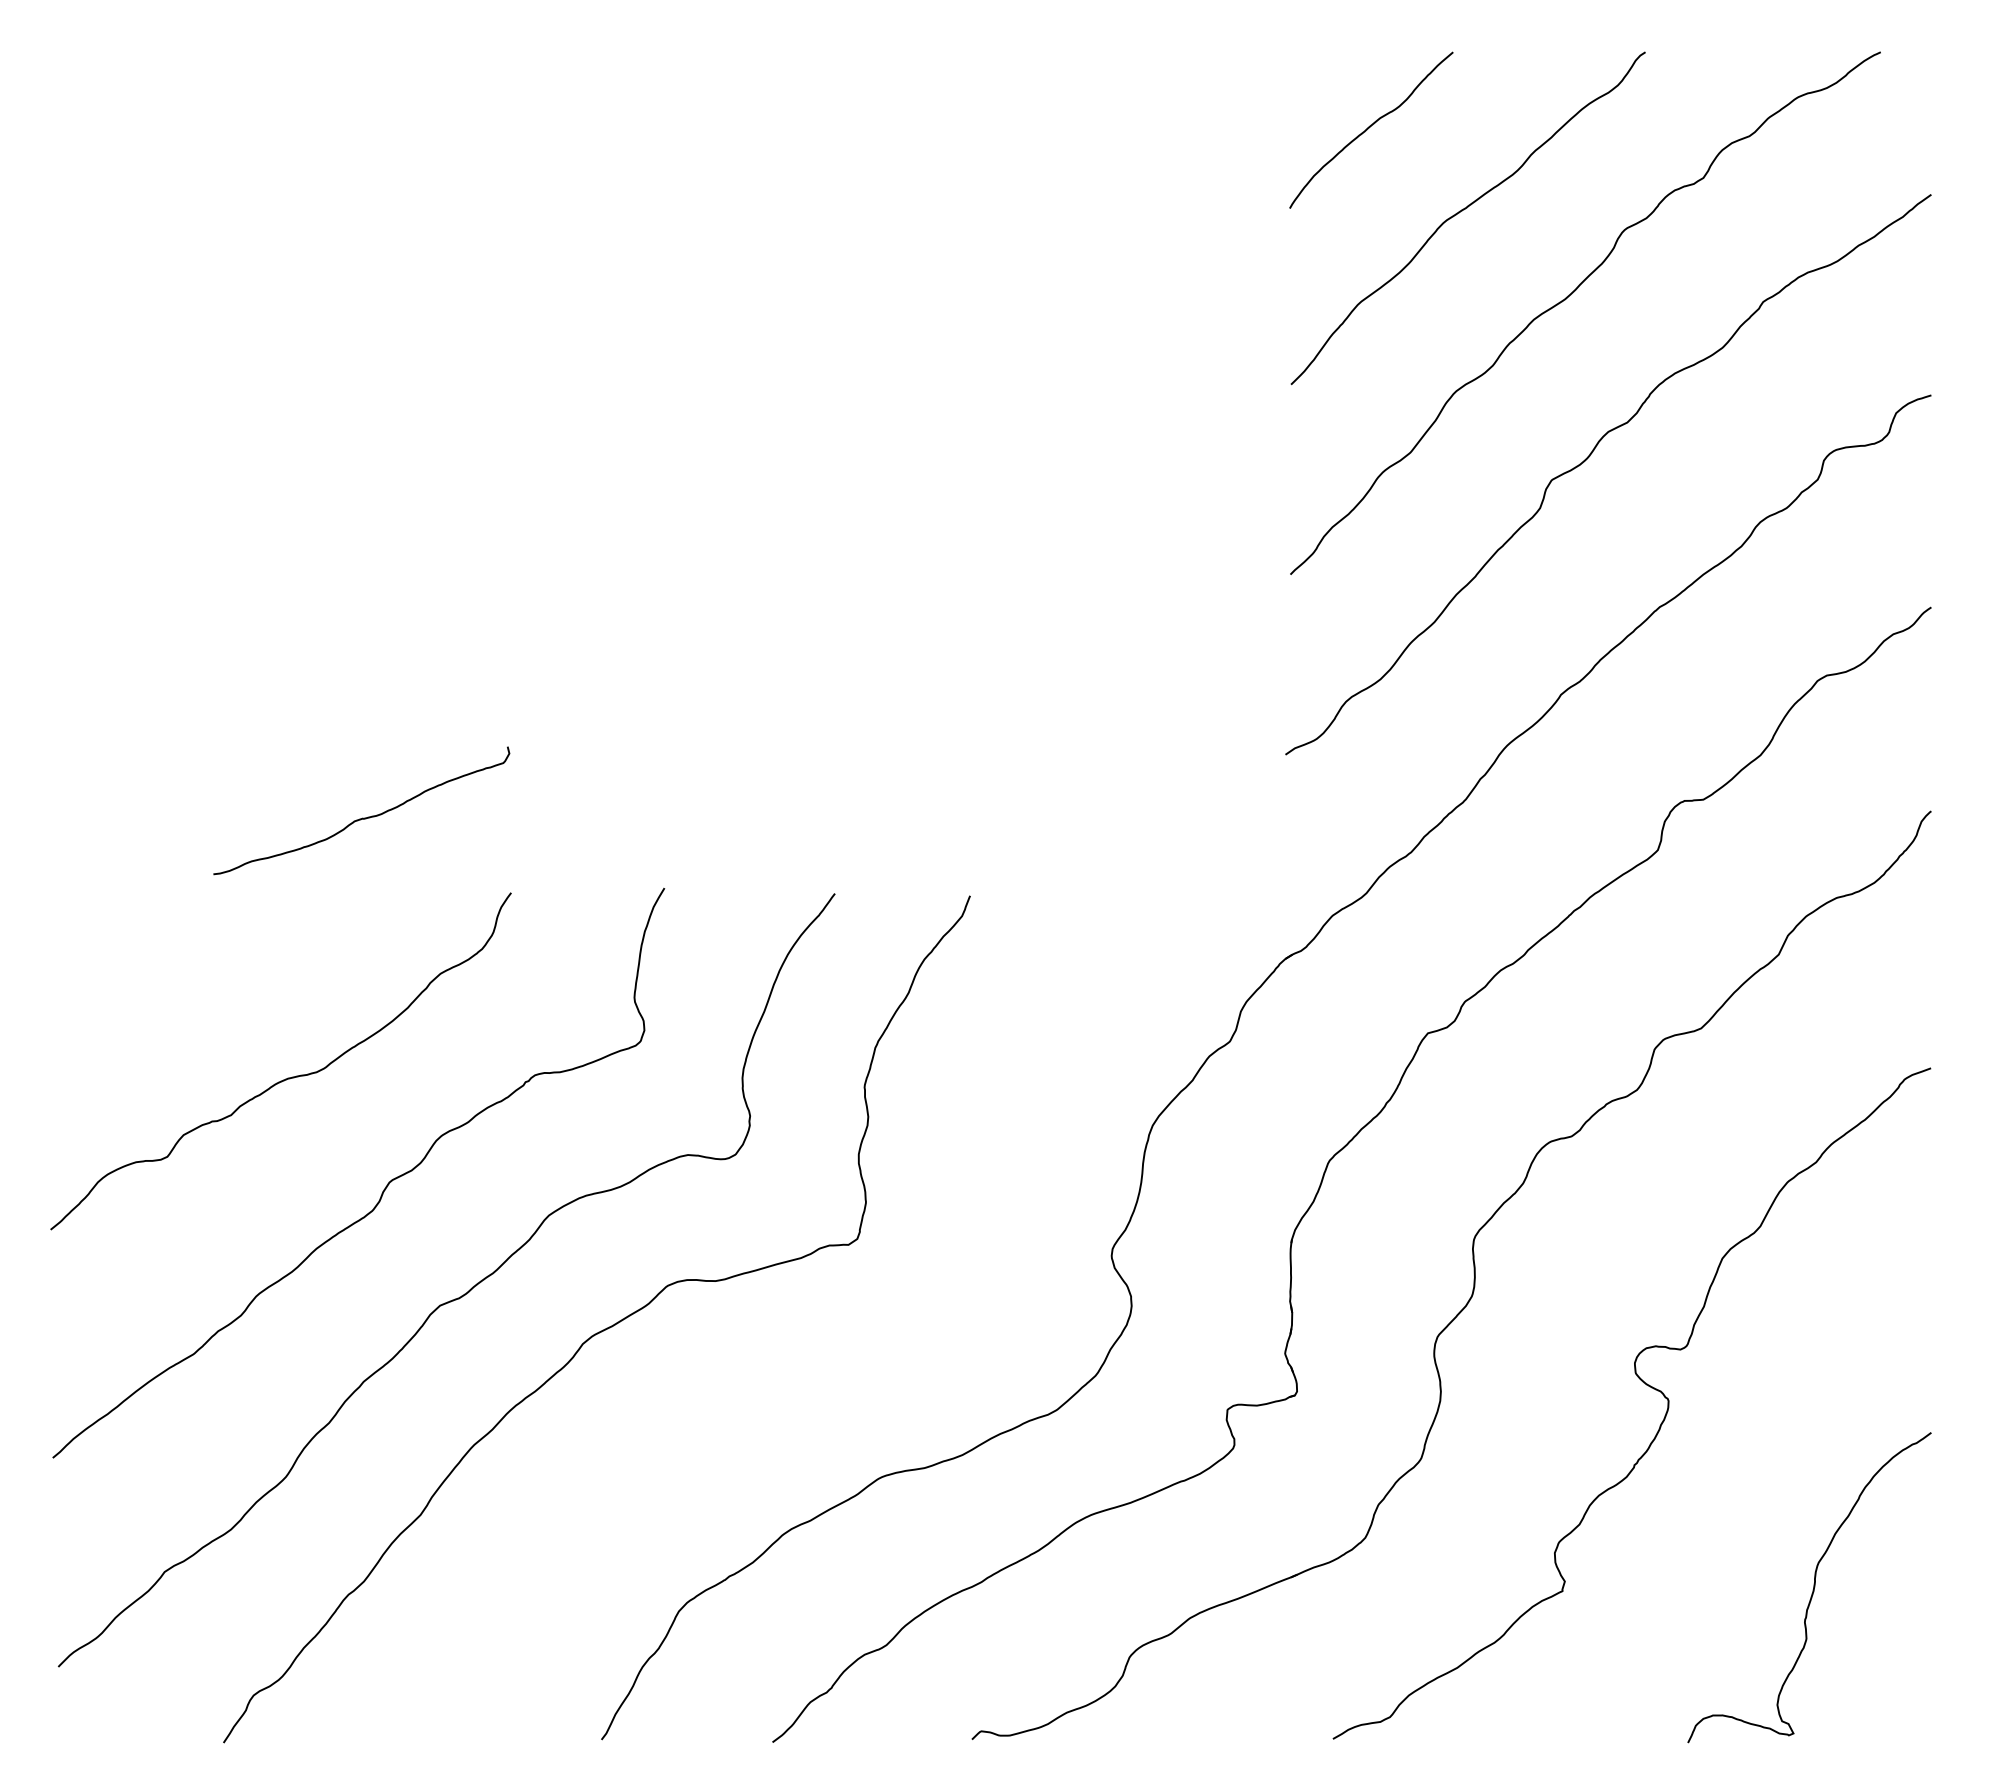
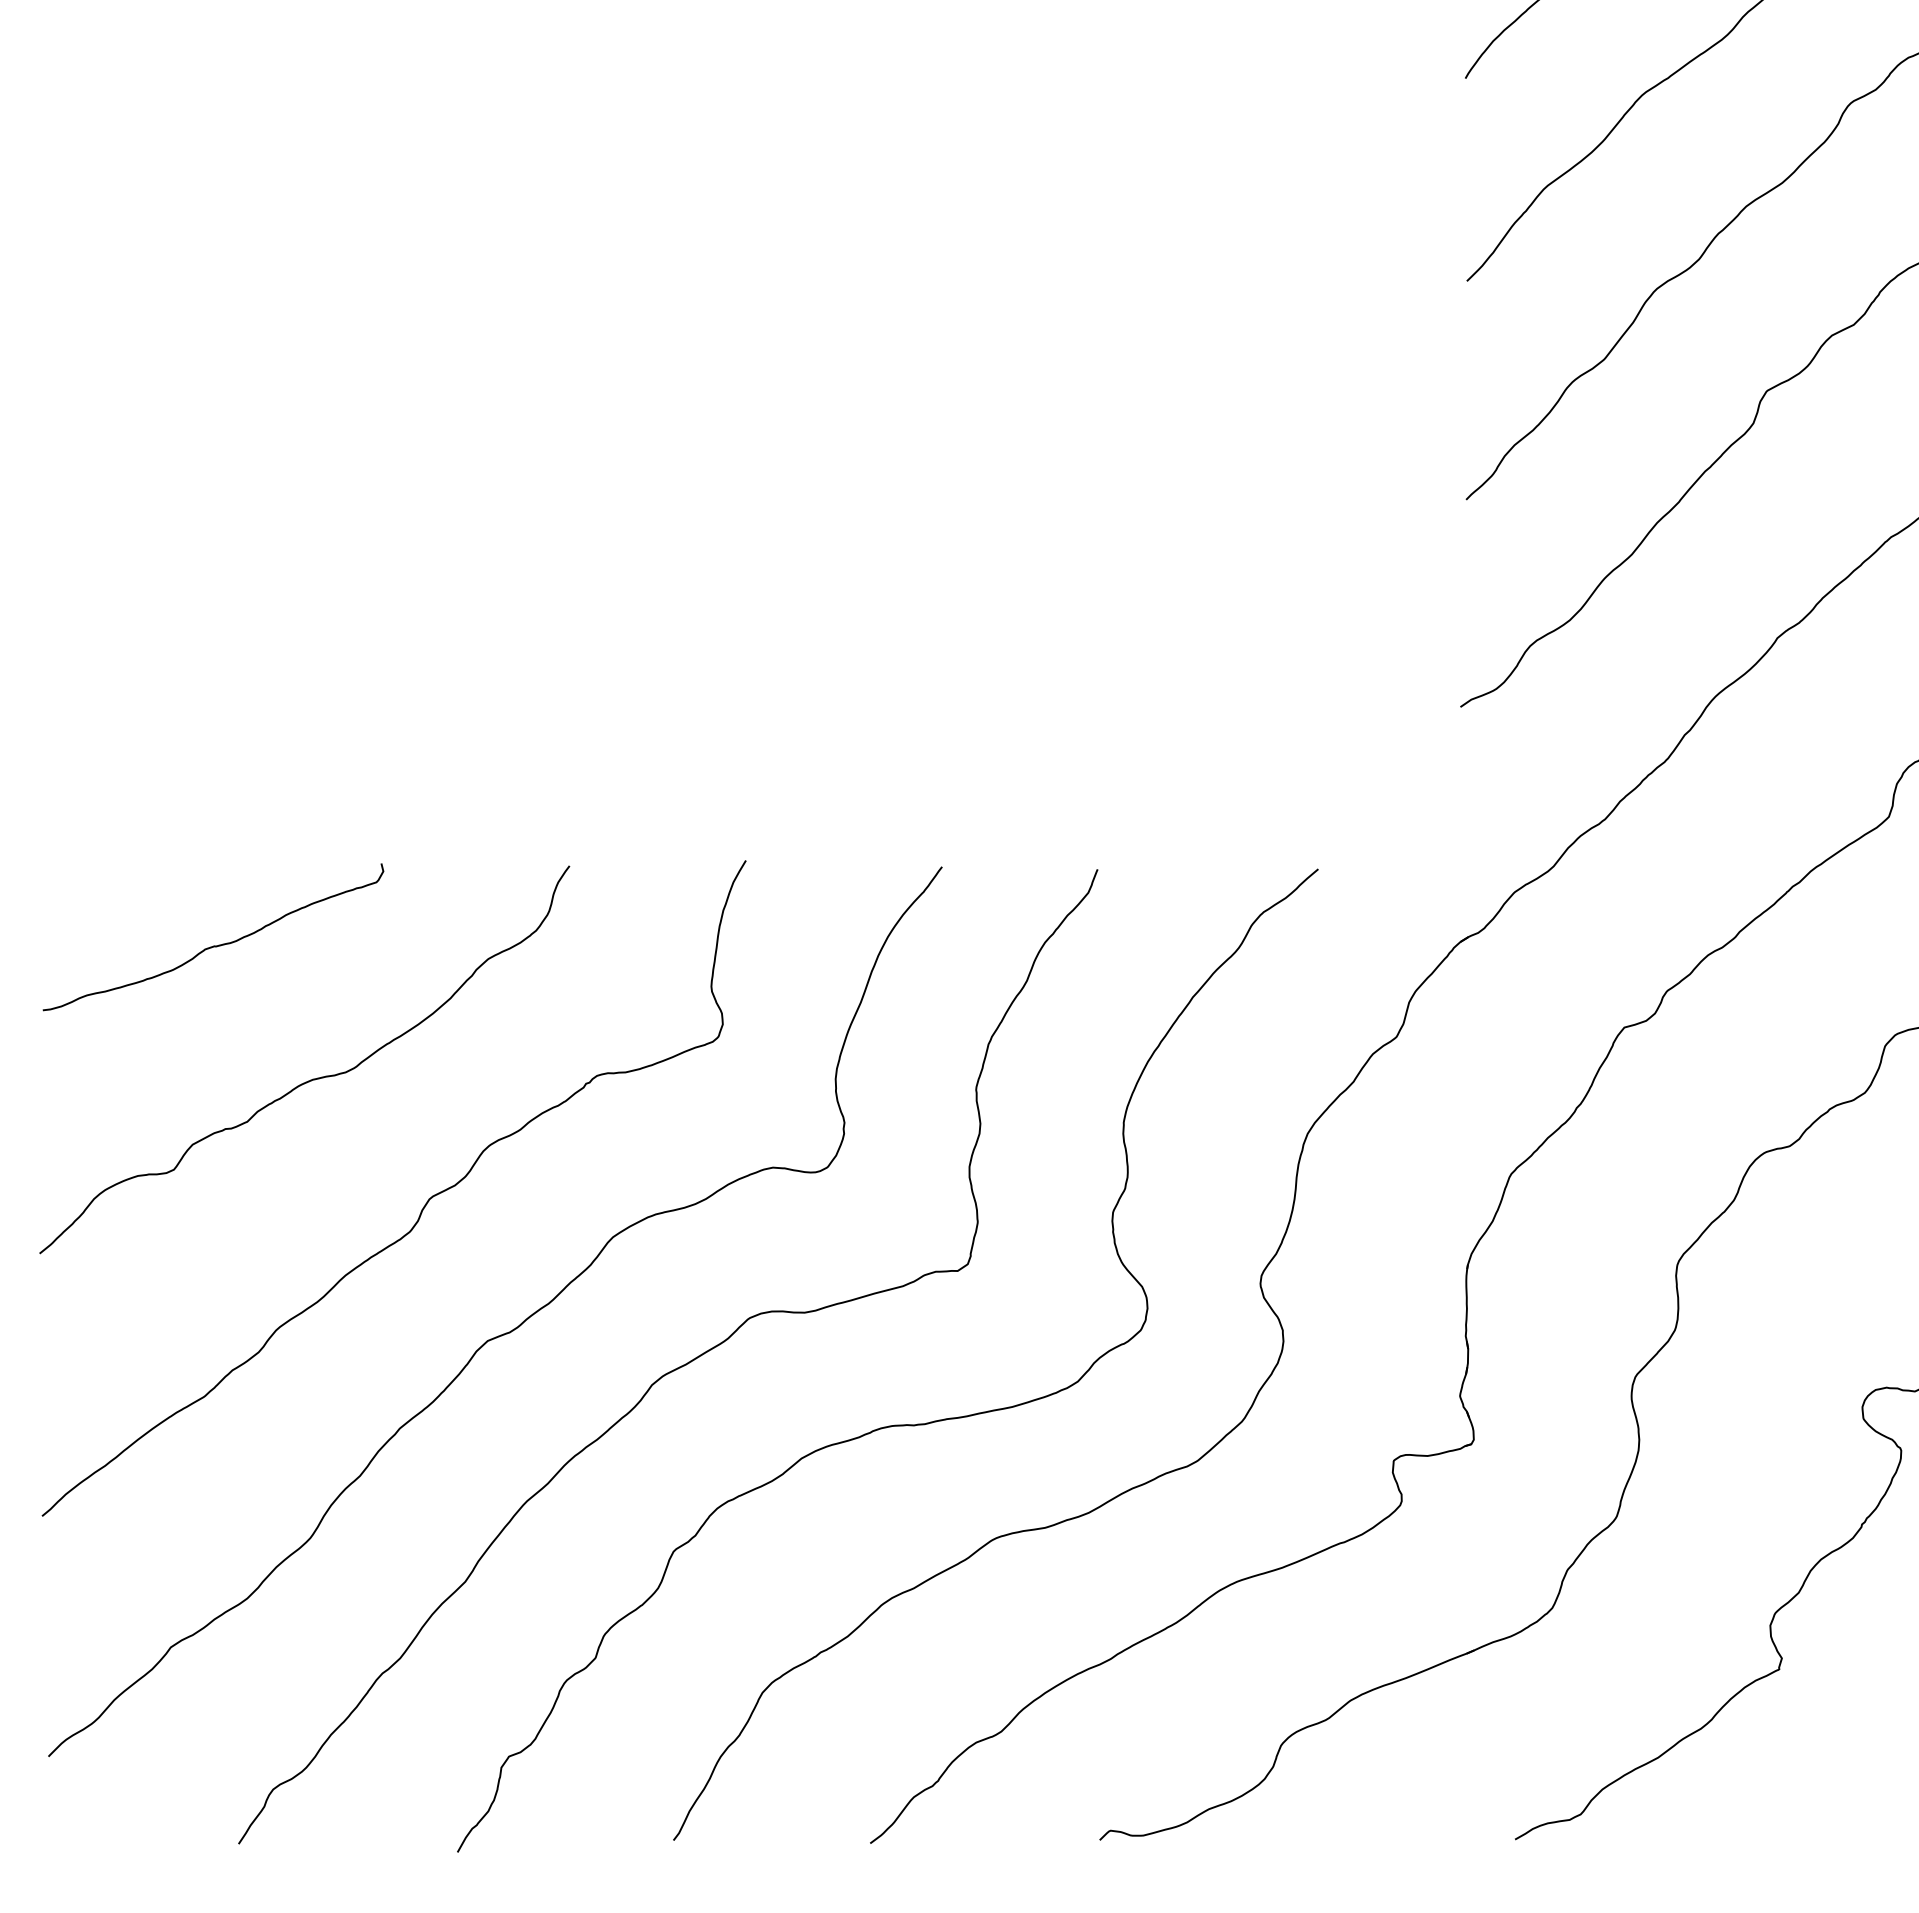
curve: (362, 817) -> (214, 944), moved
curve: (790, 1378) -> (890, 1424), added

